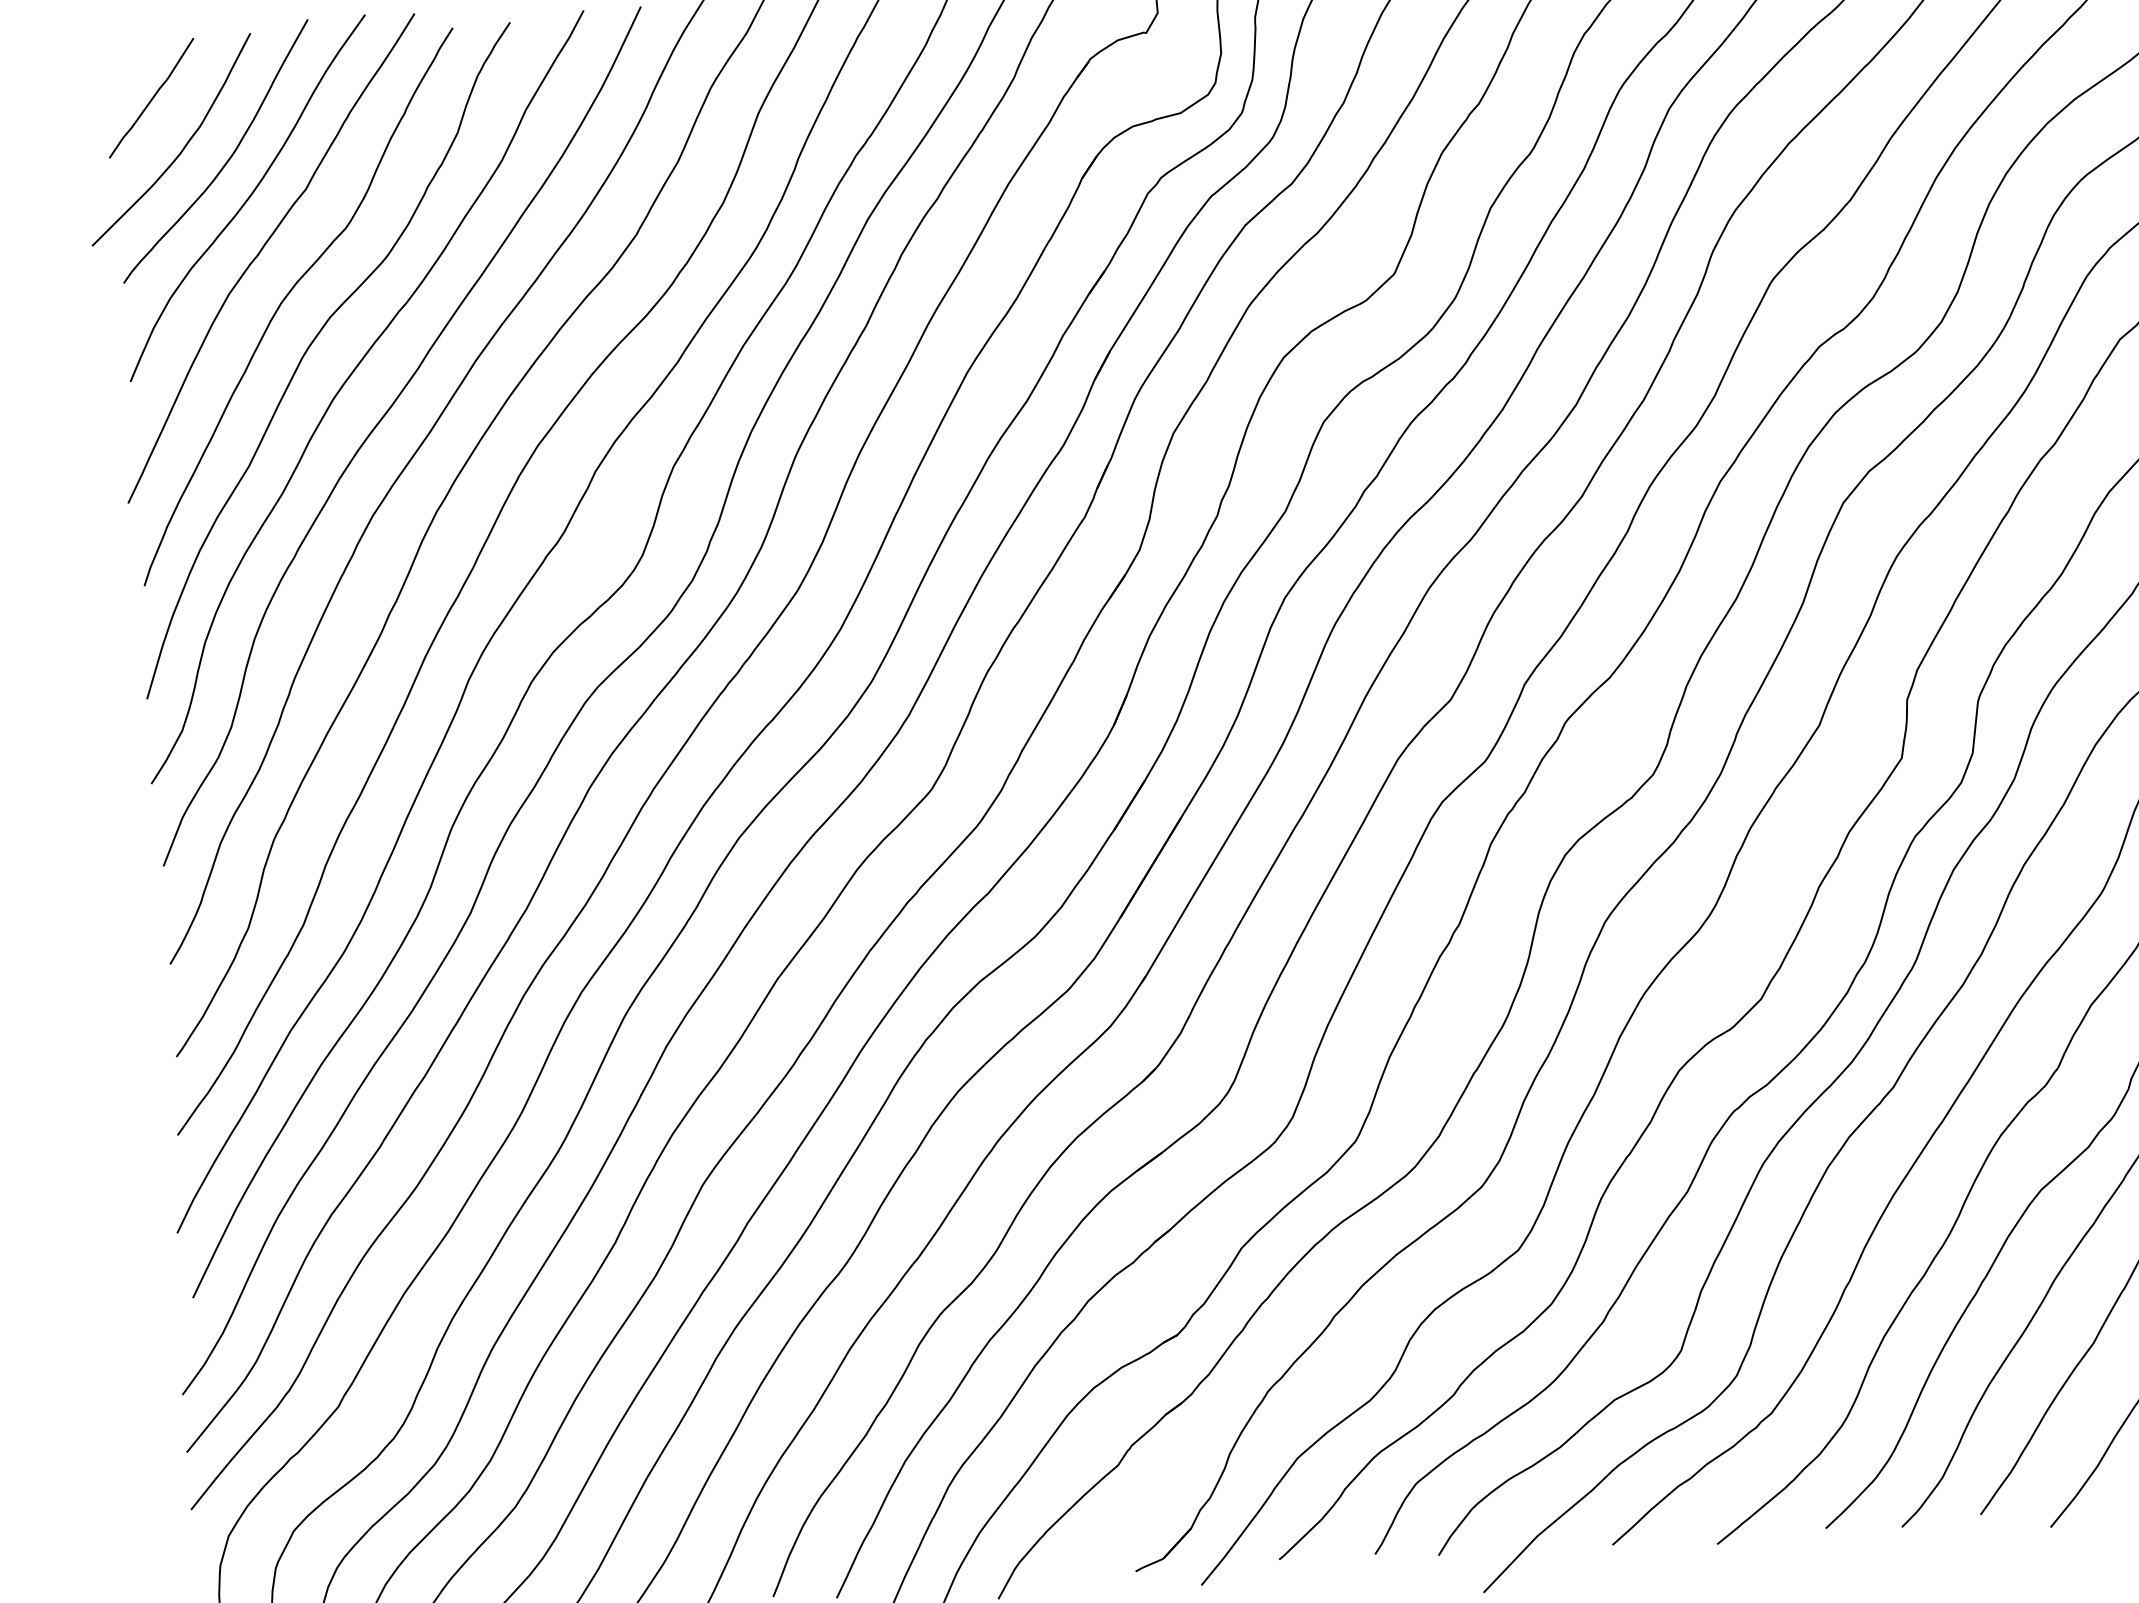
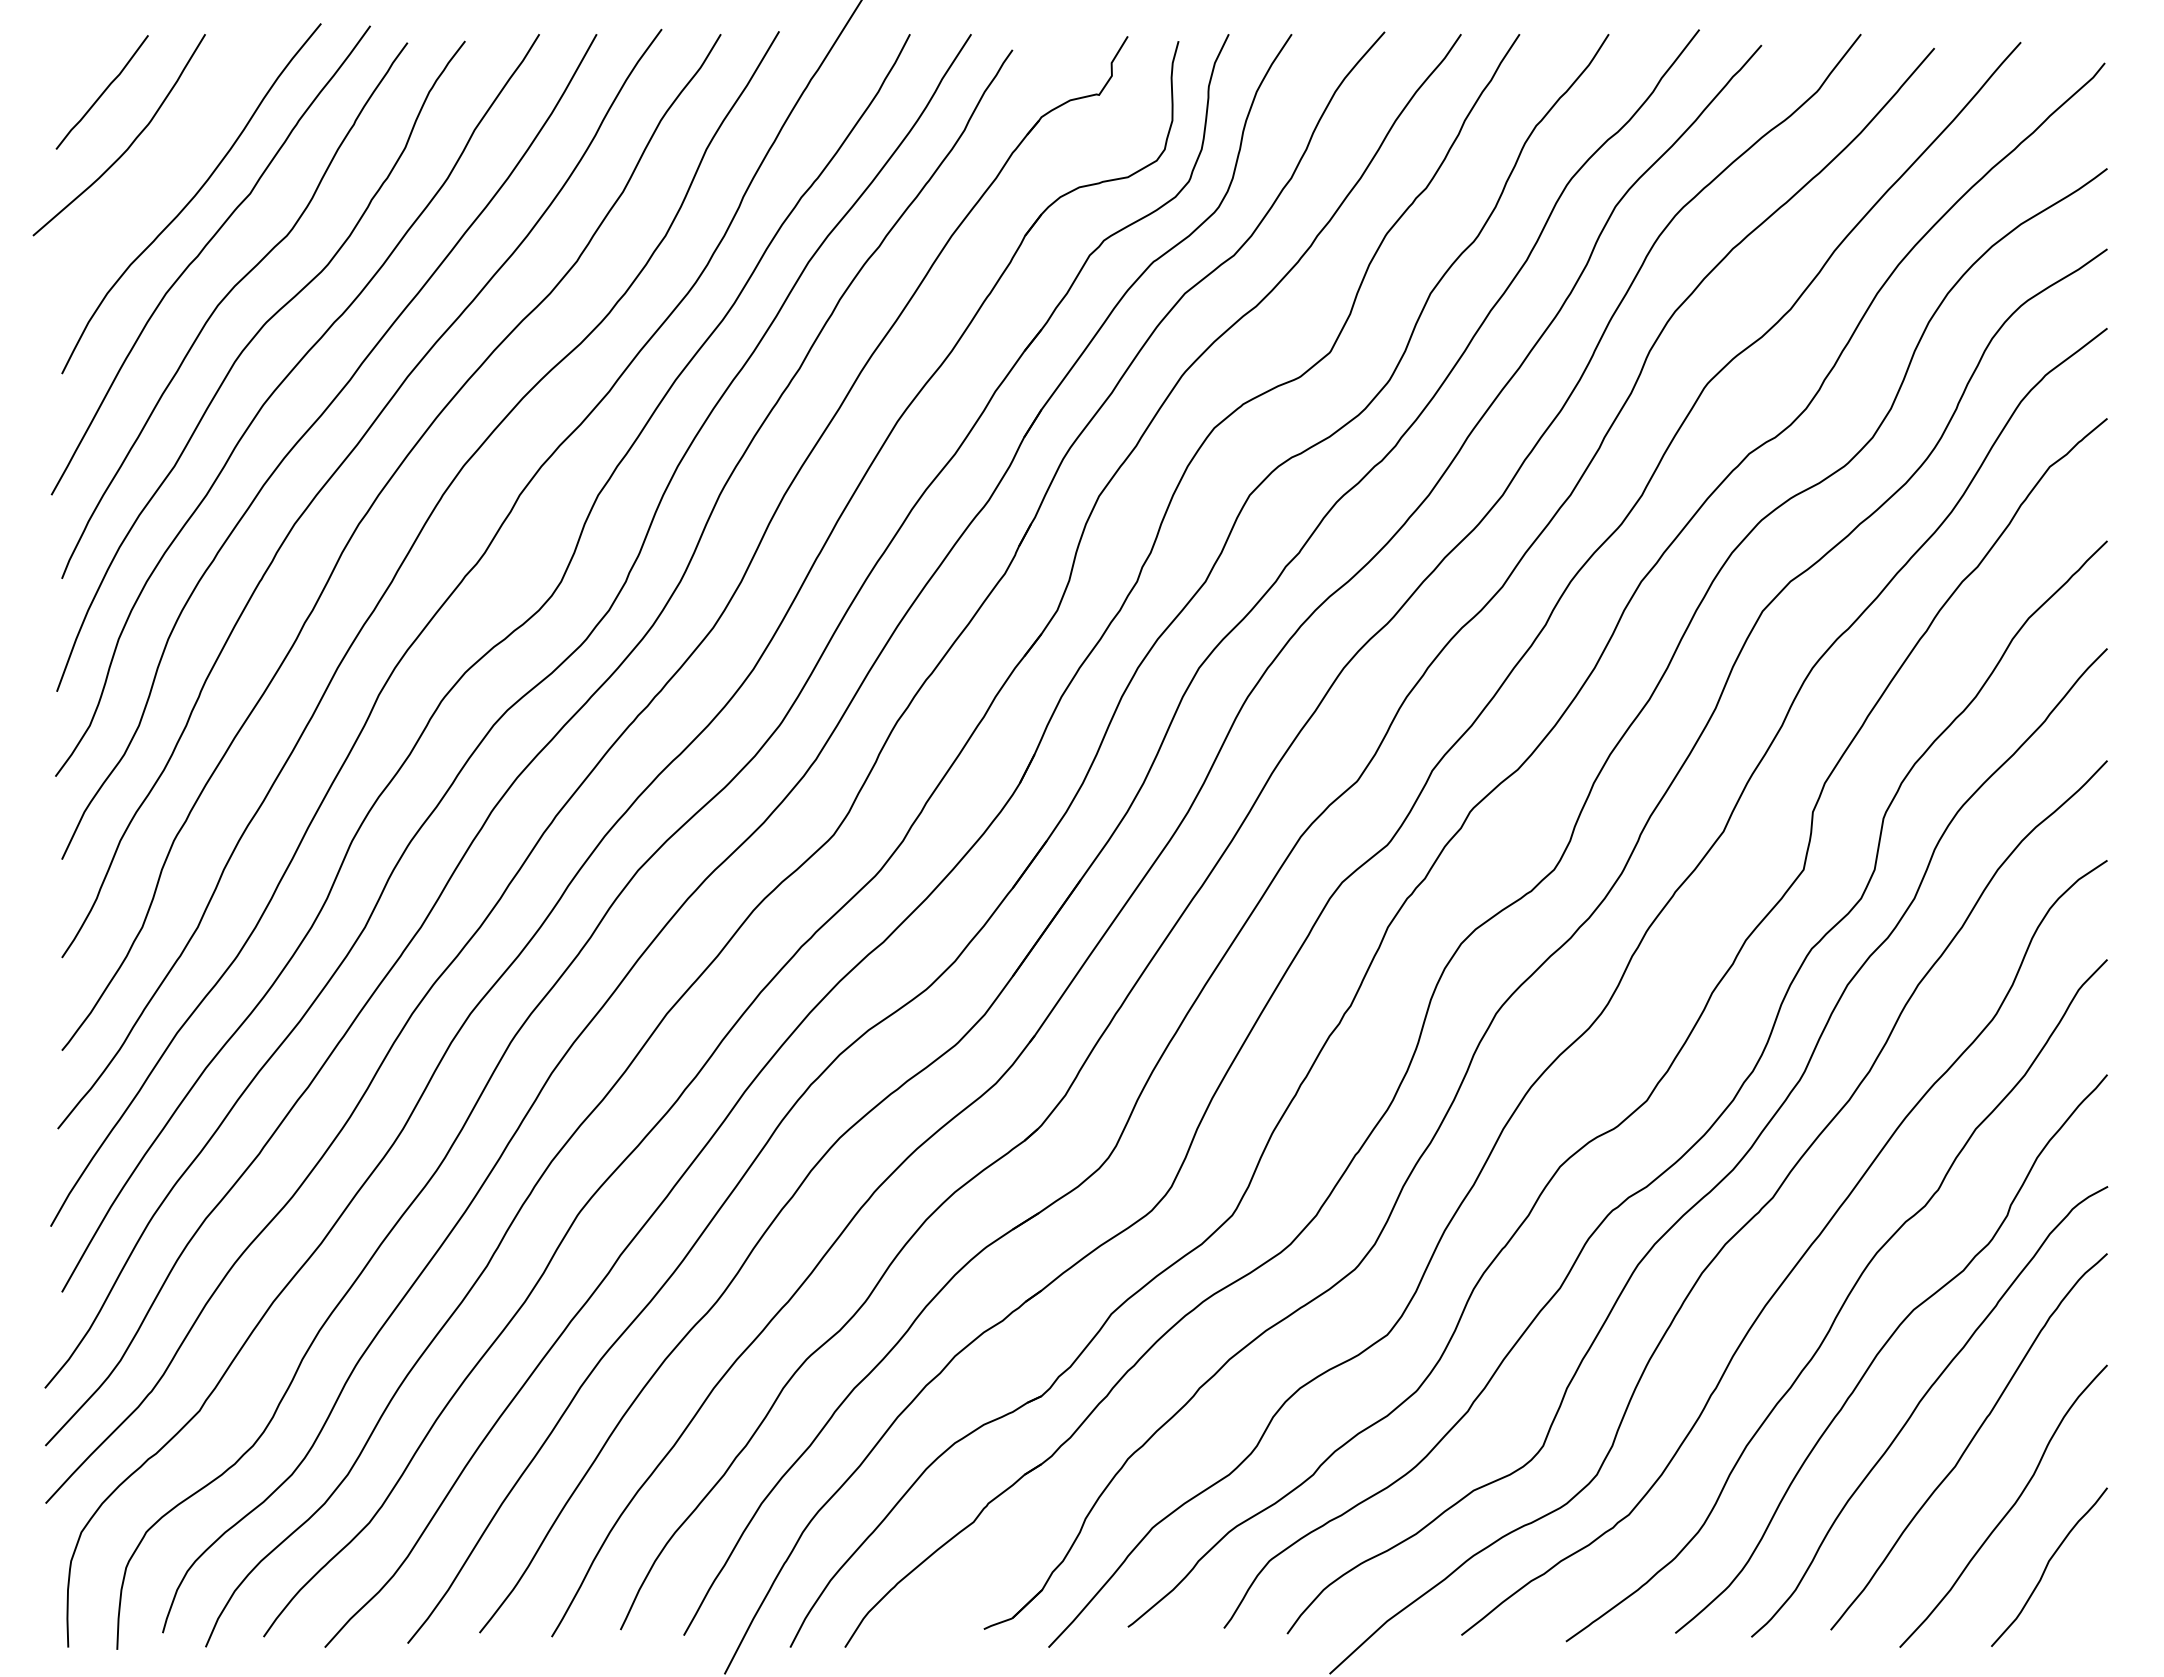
curve: (227, 160) -> (173, 159), removed

